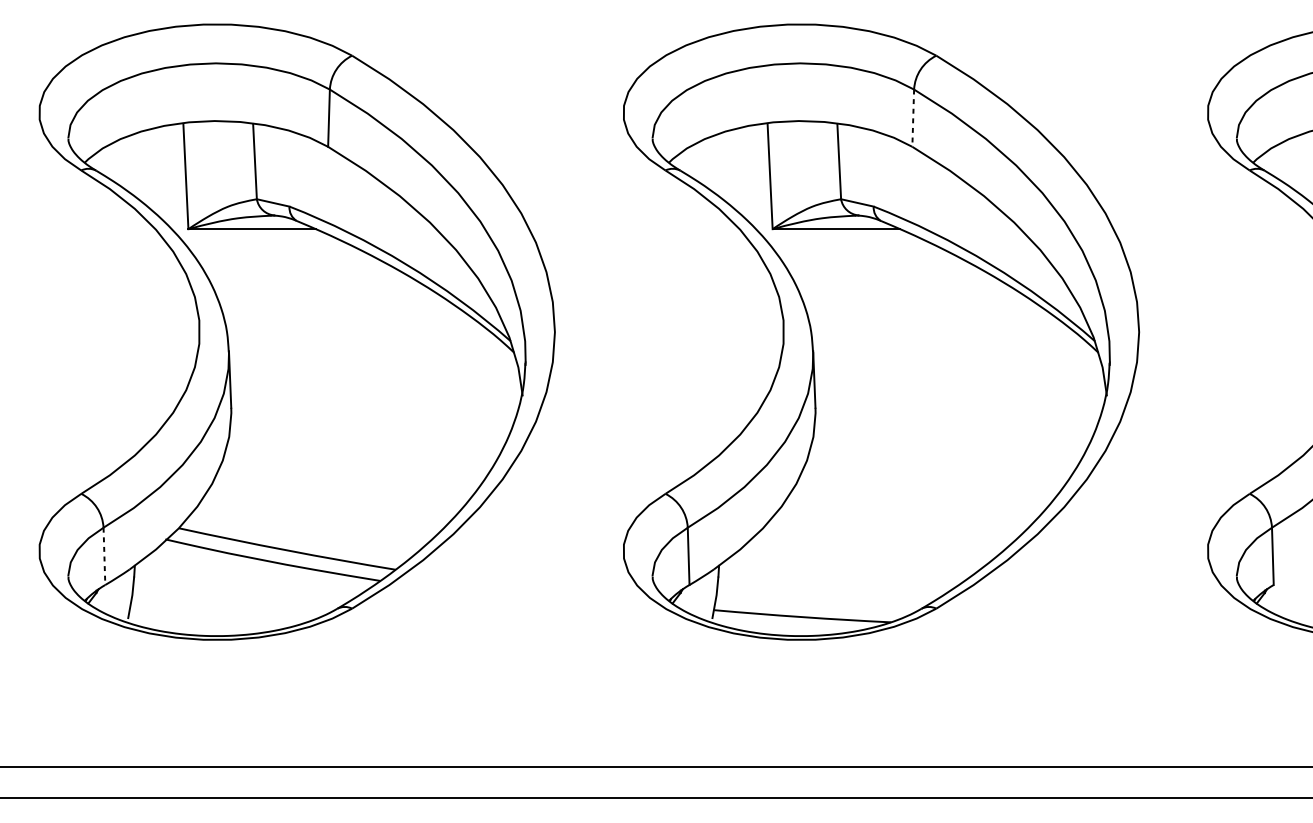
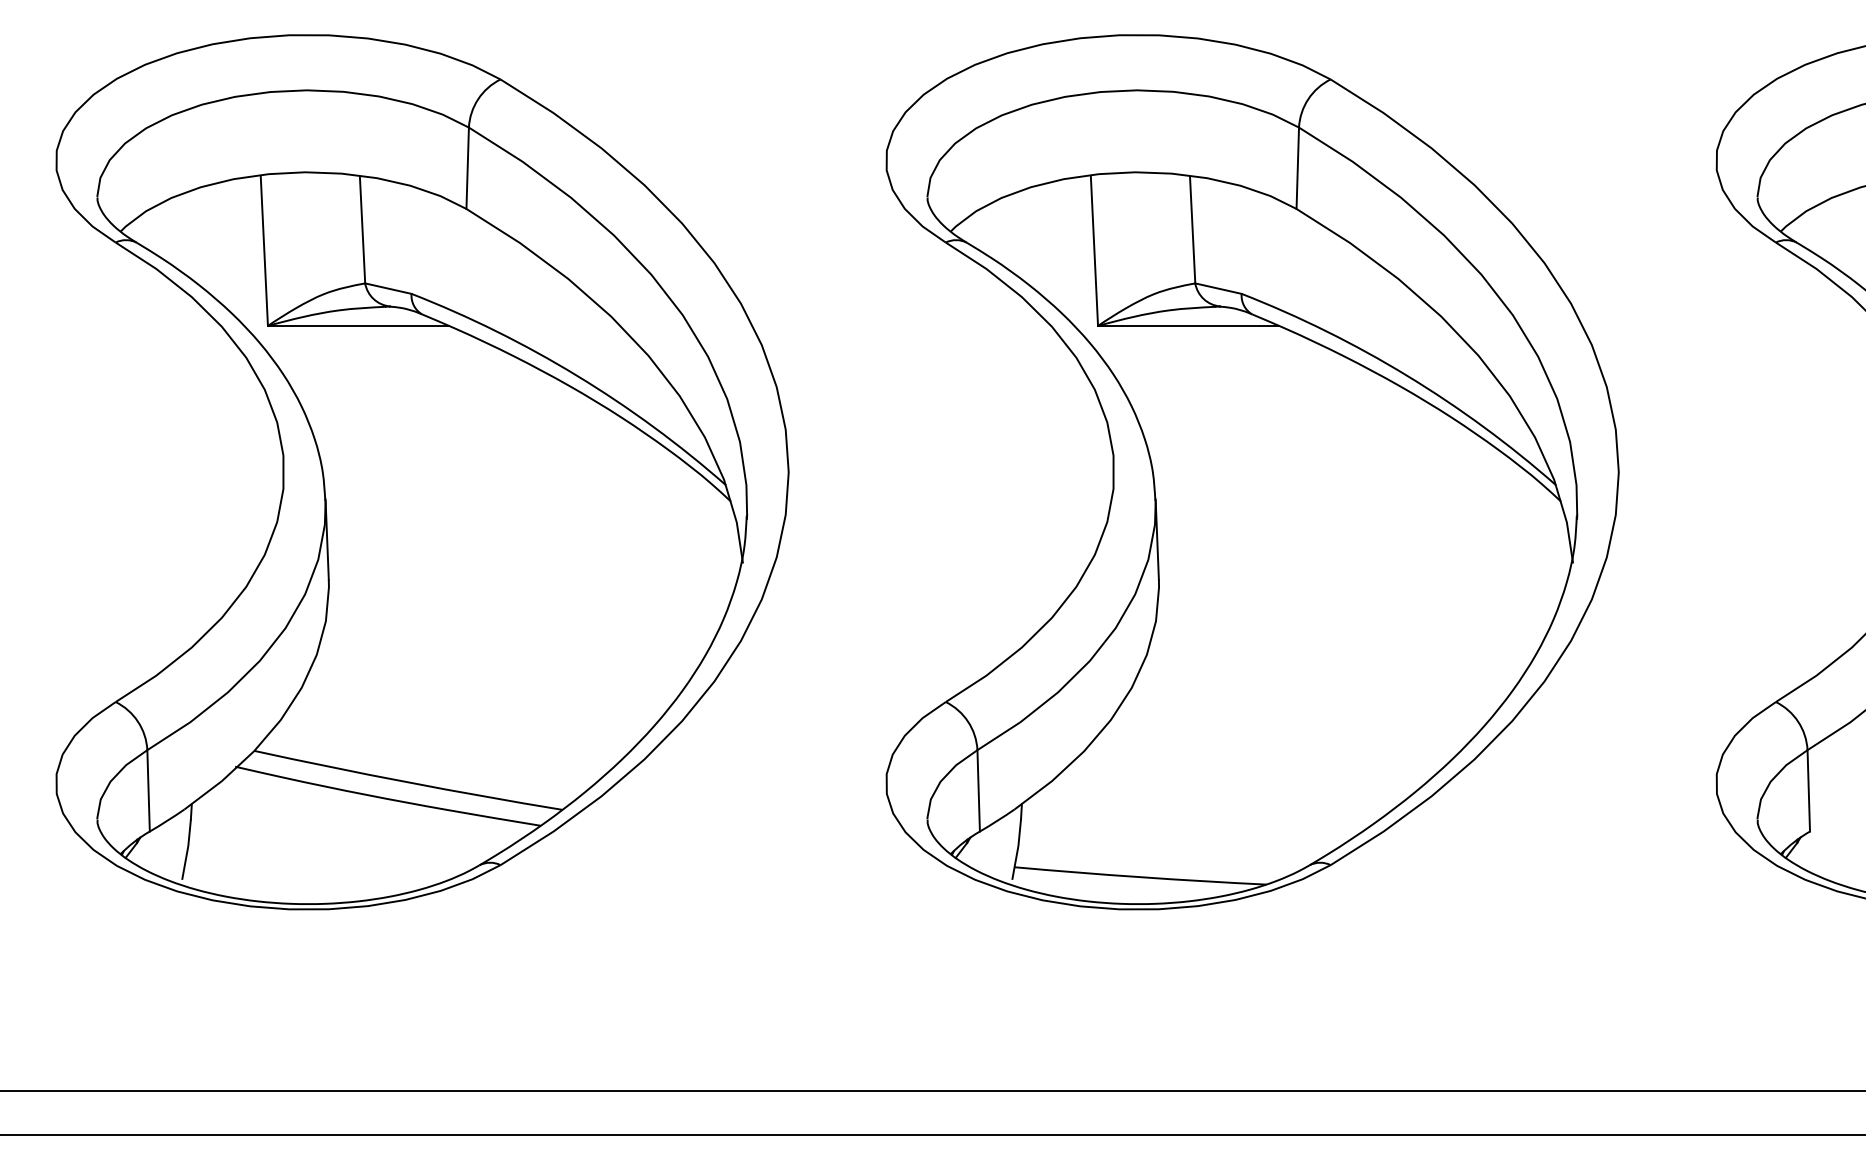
line: (913, 118) -> (1297, 168), dashed -> solid
line: (104, 556) -> (148, 790), dashed -> solid

